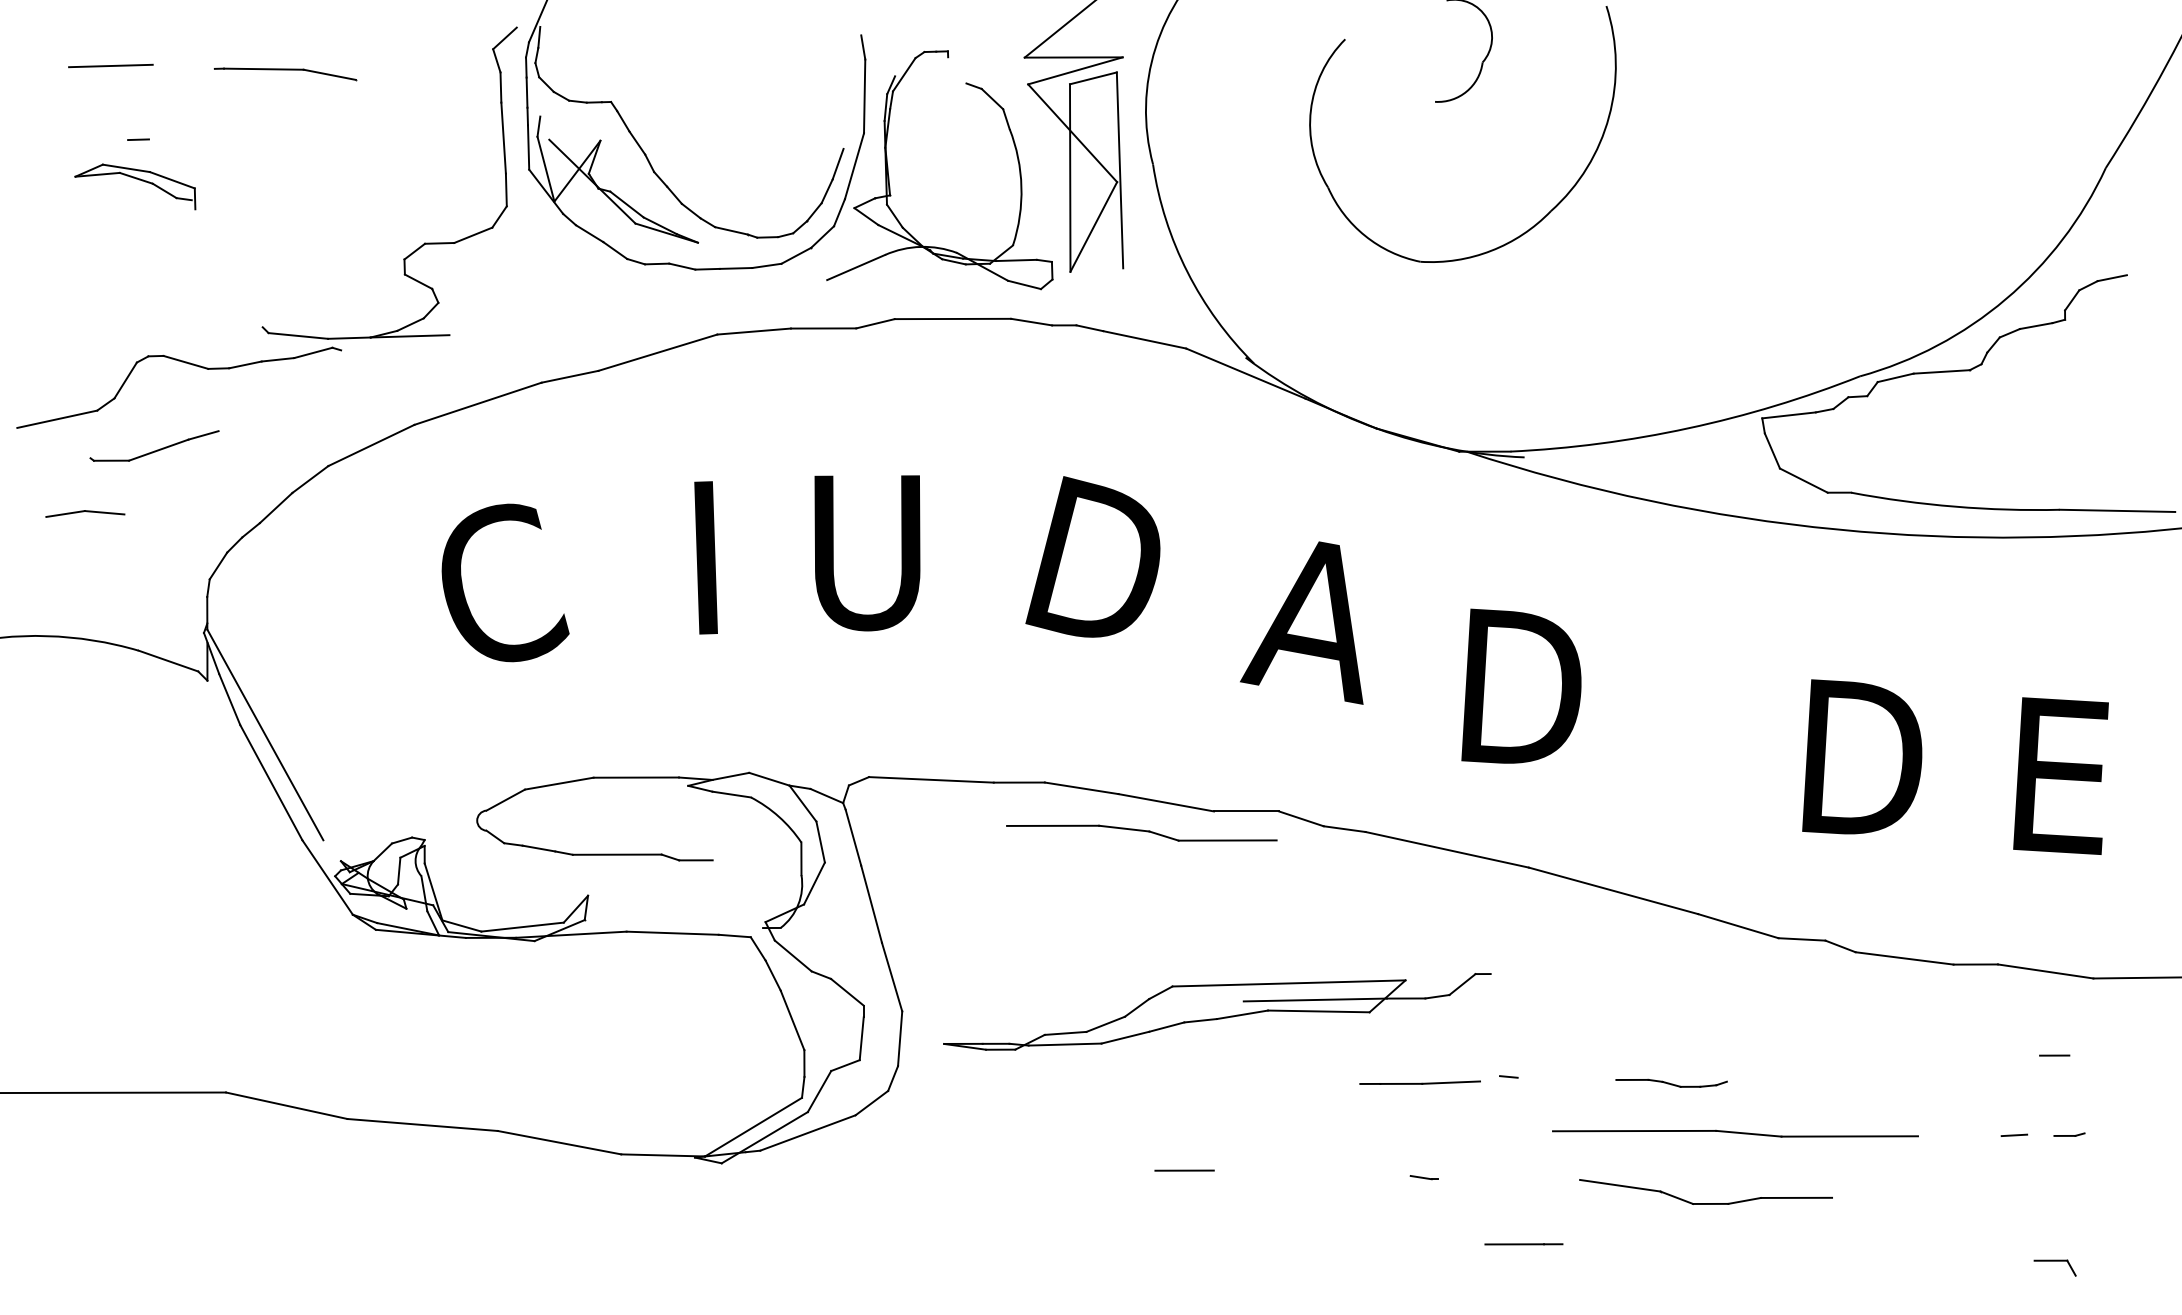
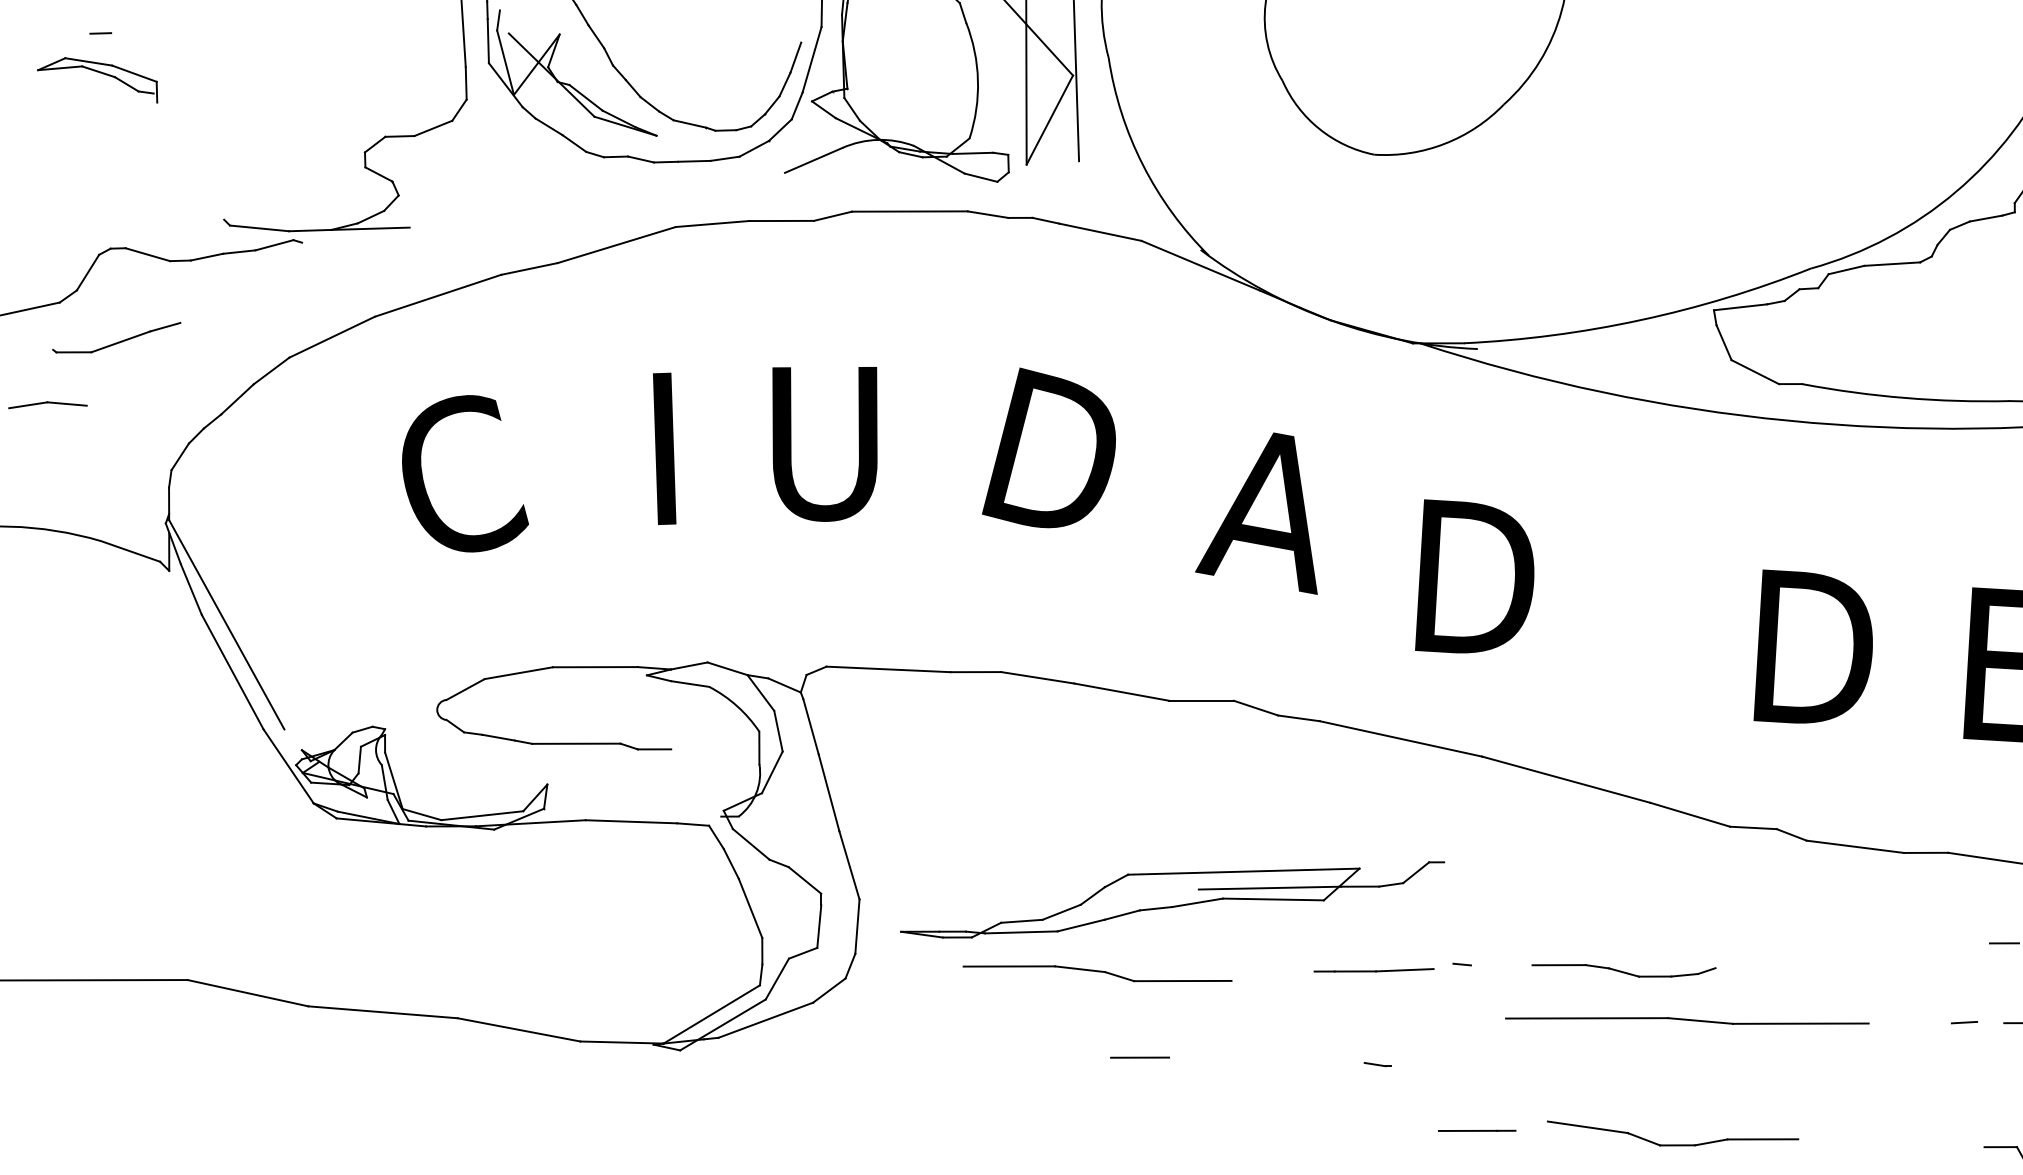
part: (1141, 832) -> (1097, 973), moved
part: (1671, 1083) -> (1623, 971), size x1.67
part: (1705, 1203) -> (1672, 1144), moved

